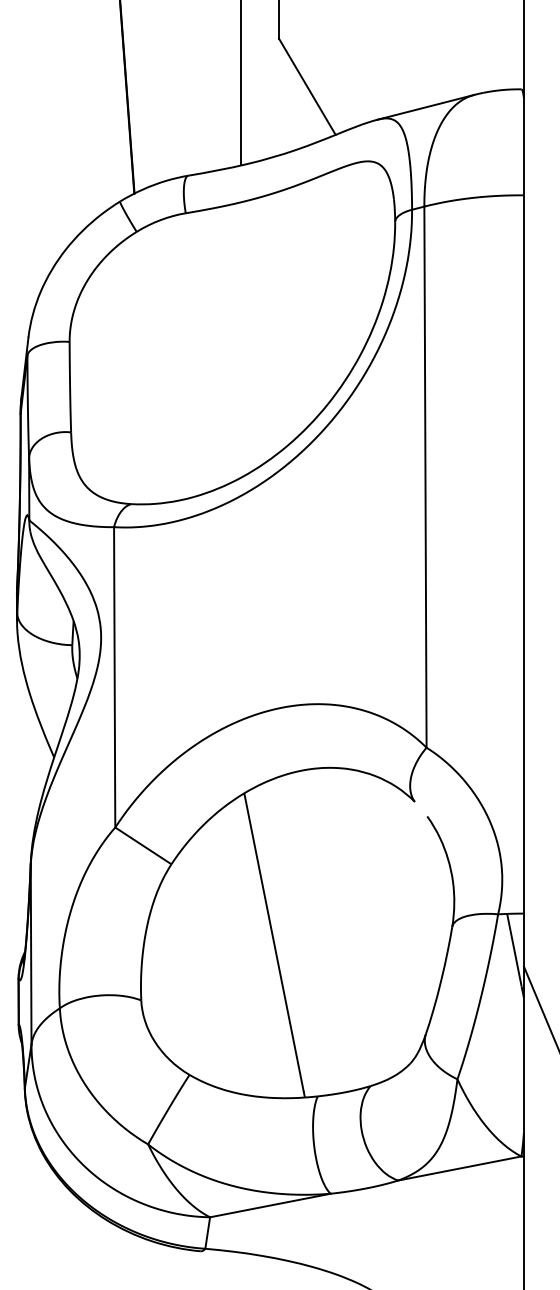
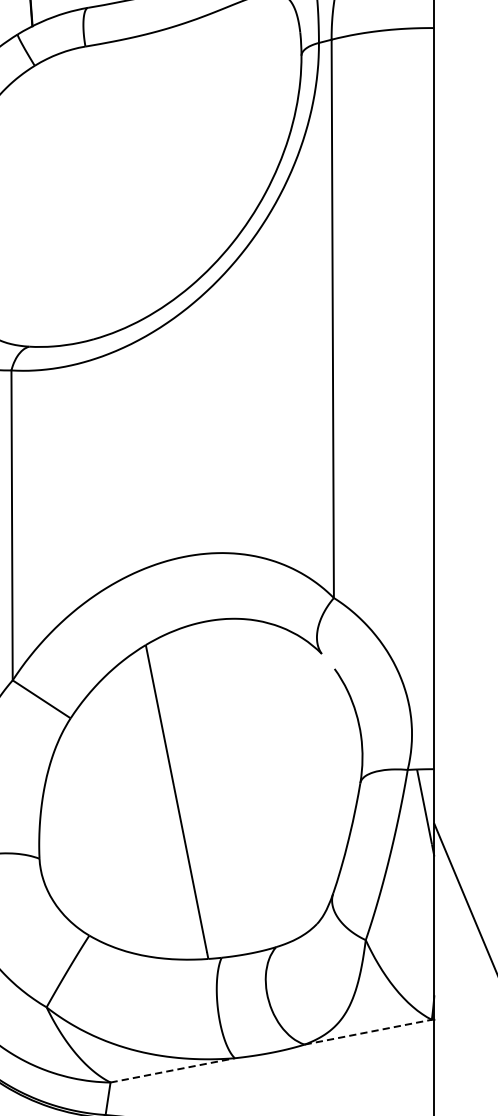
line: (459, 1168) -> (367, 1032), solid -> dashed
line: (270, 1205) -> (172, 1070), solid -> dashed

